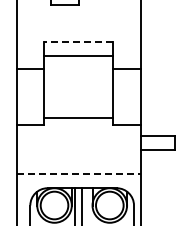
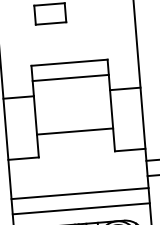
line: (78, 41) -> (69, 62), dashed -> solid
line: (78, 118) -> (74, 131), moved
line: (78, 160) -> (79, 193), added
line: (79, 174) -> (82, 208), dashed -> solid

